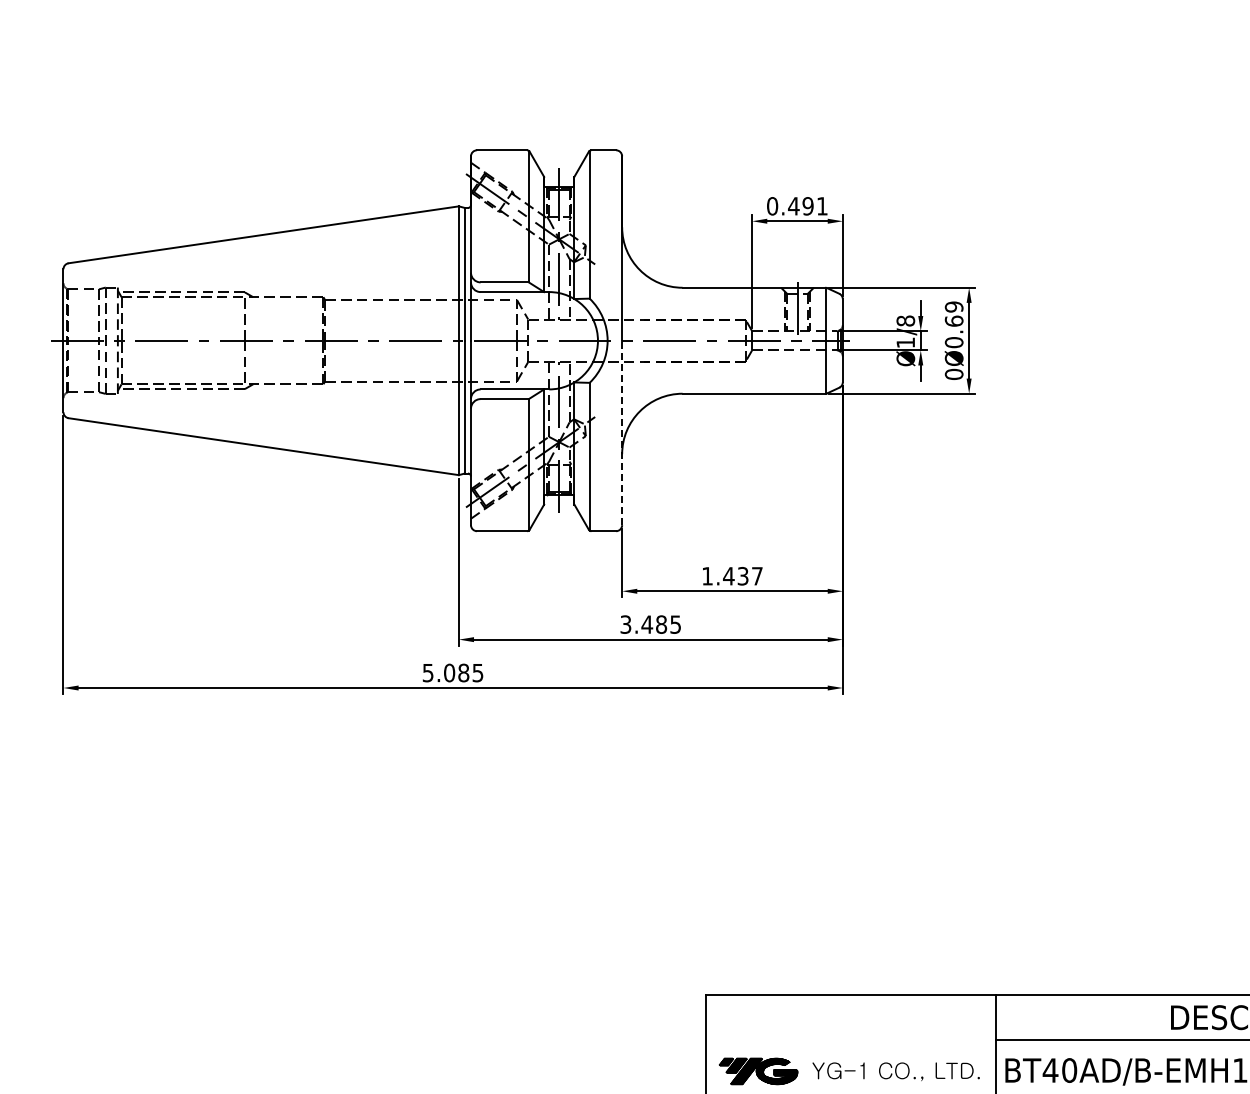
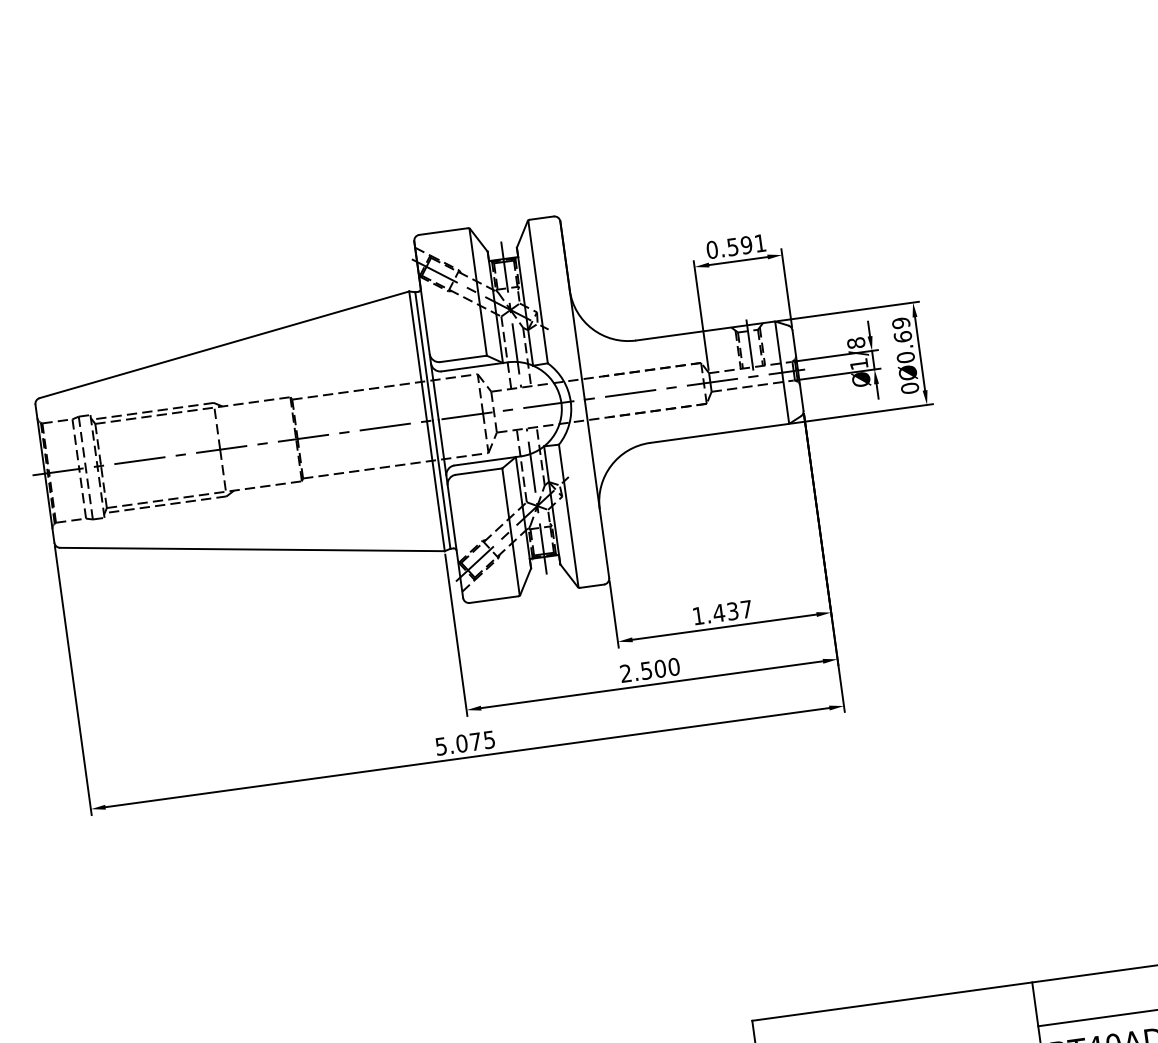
text: (793, 206) -> (732, 247), 0.491 -> 0.591
line: (622, 432) -> (597, 488), dashed -> solid
text: (650, 624) -> (649, 670), 3.485 -> 2.500
text: (463, 672) -> (475, 741), 5.085 -> 5.075

